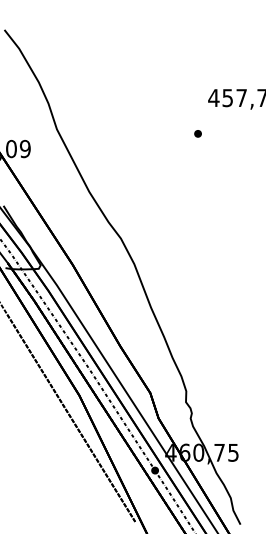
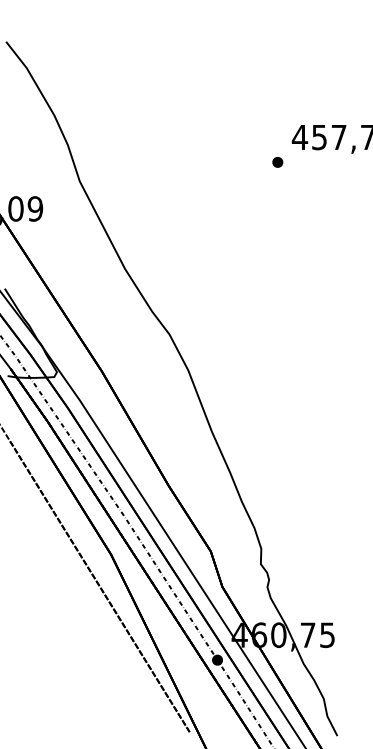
part: (197, 133) -> (277, 161), moved

